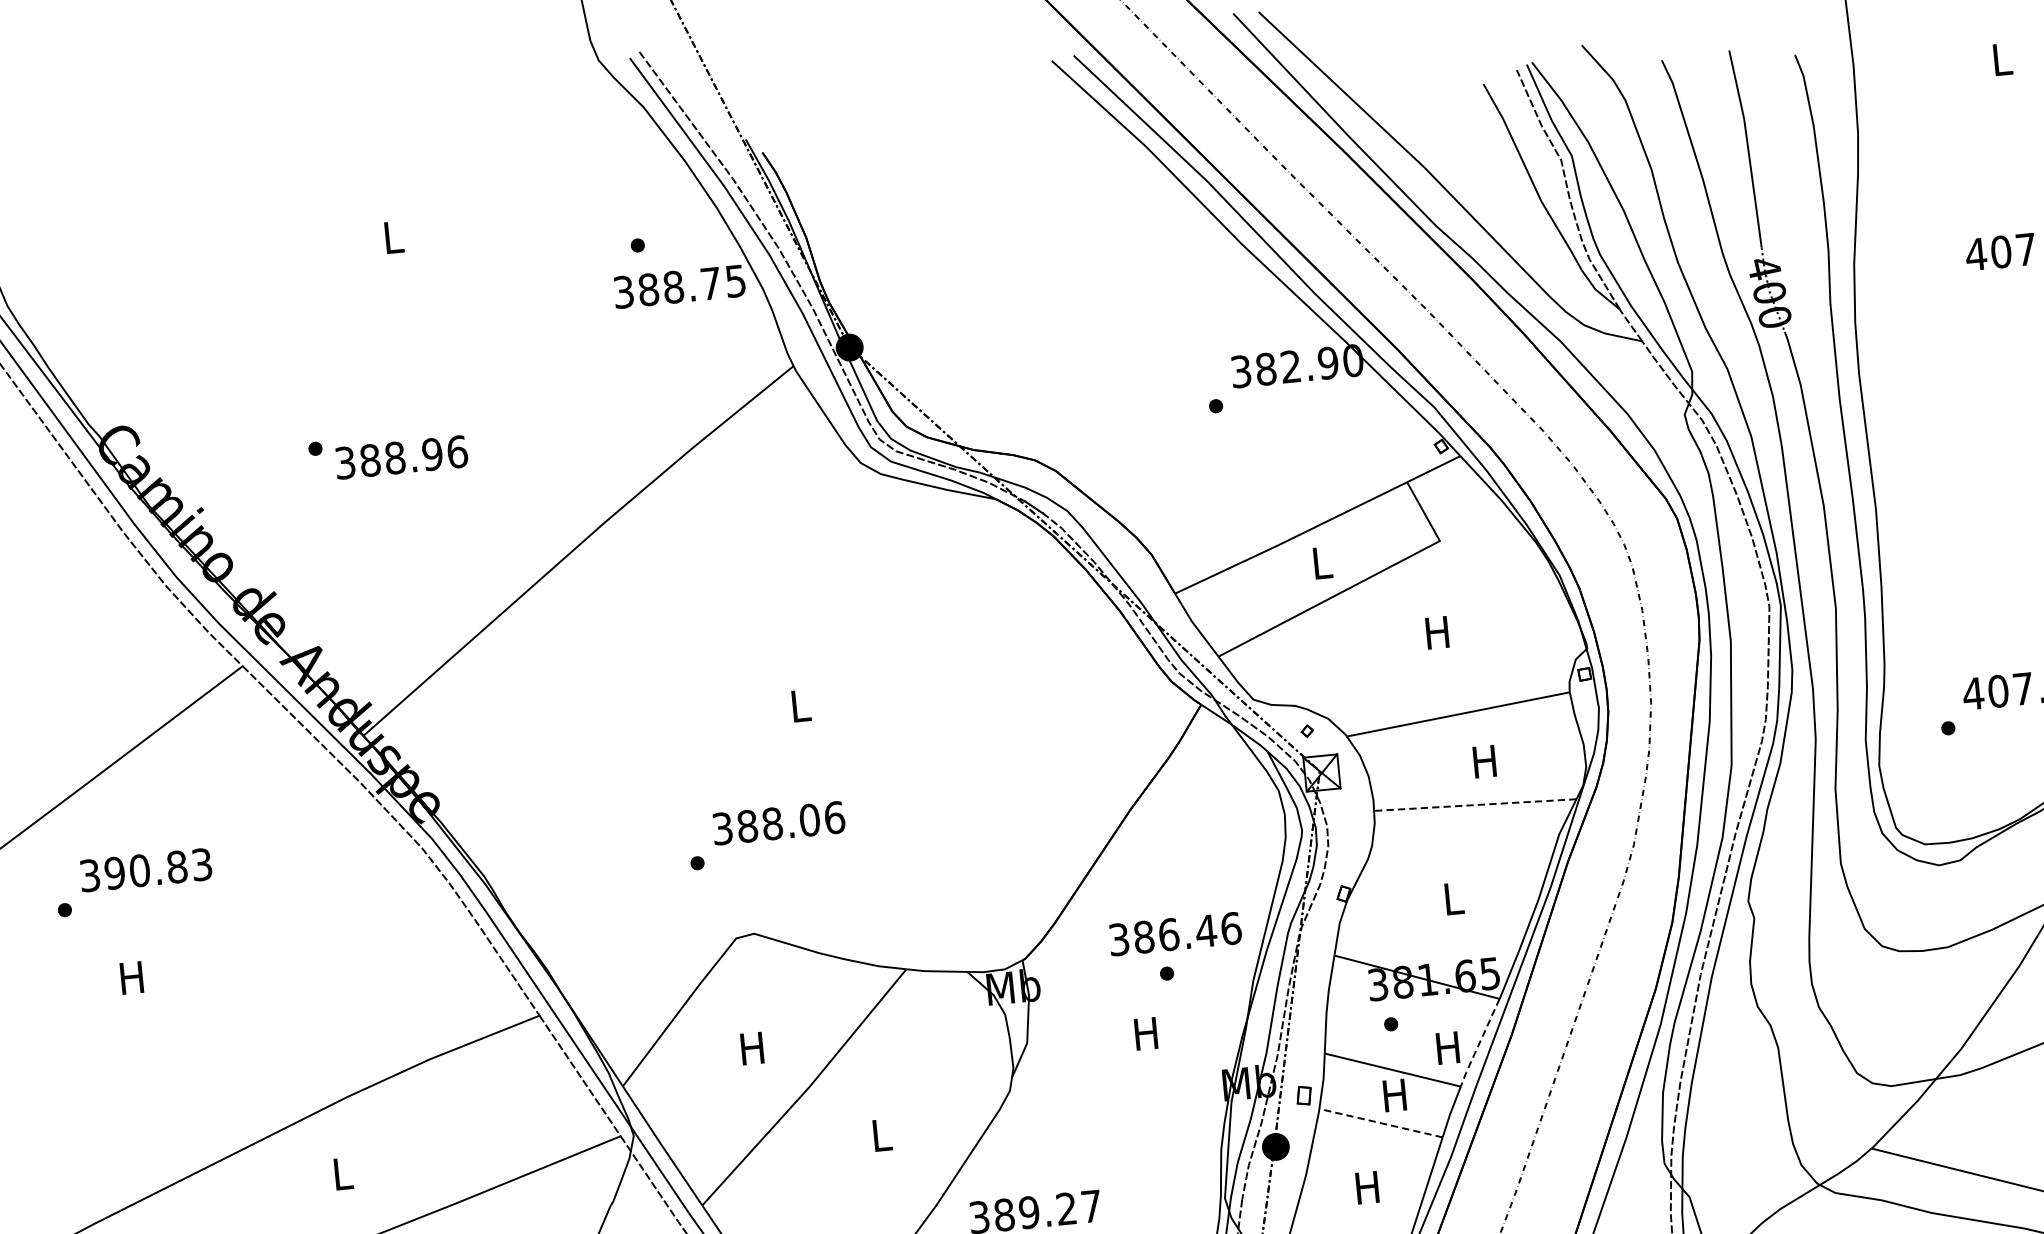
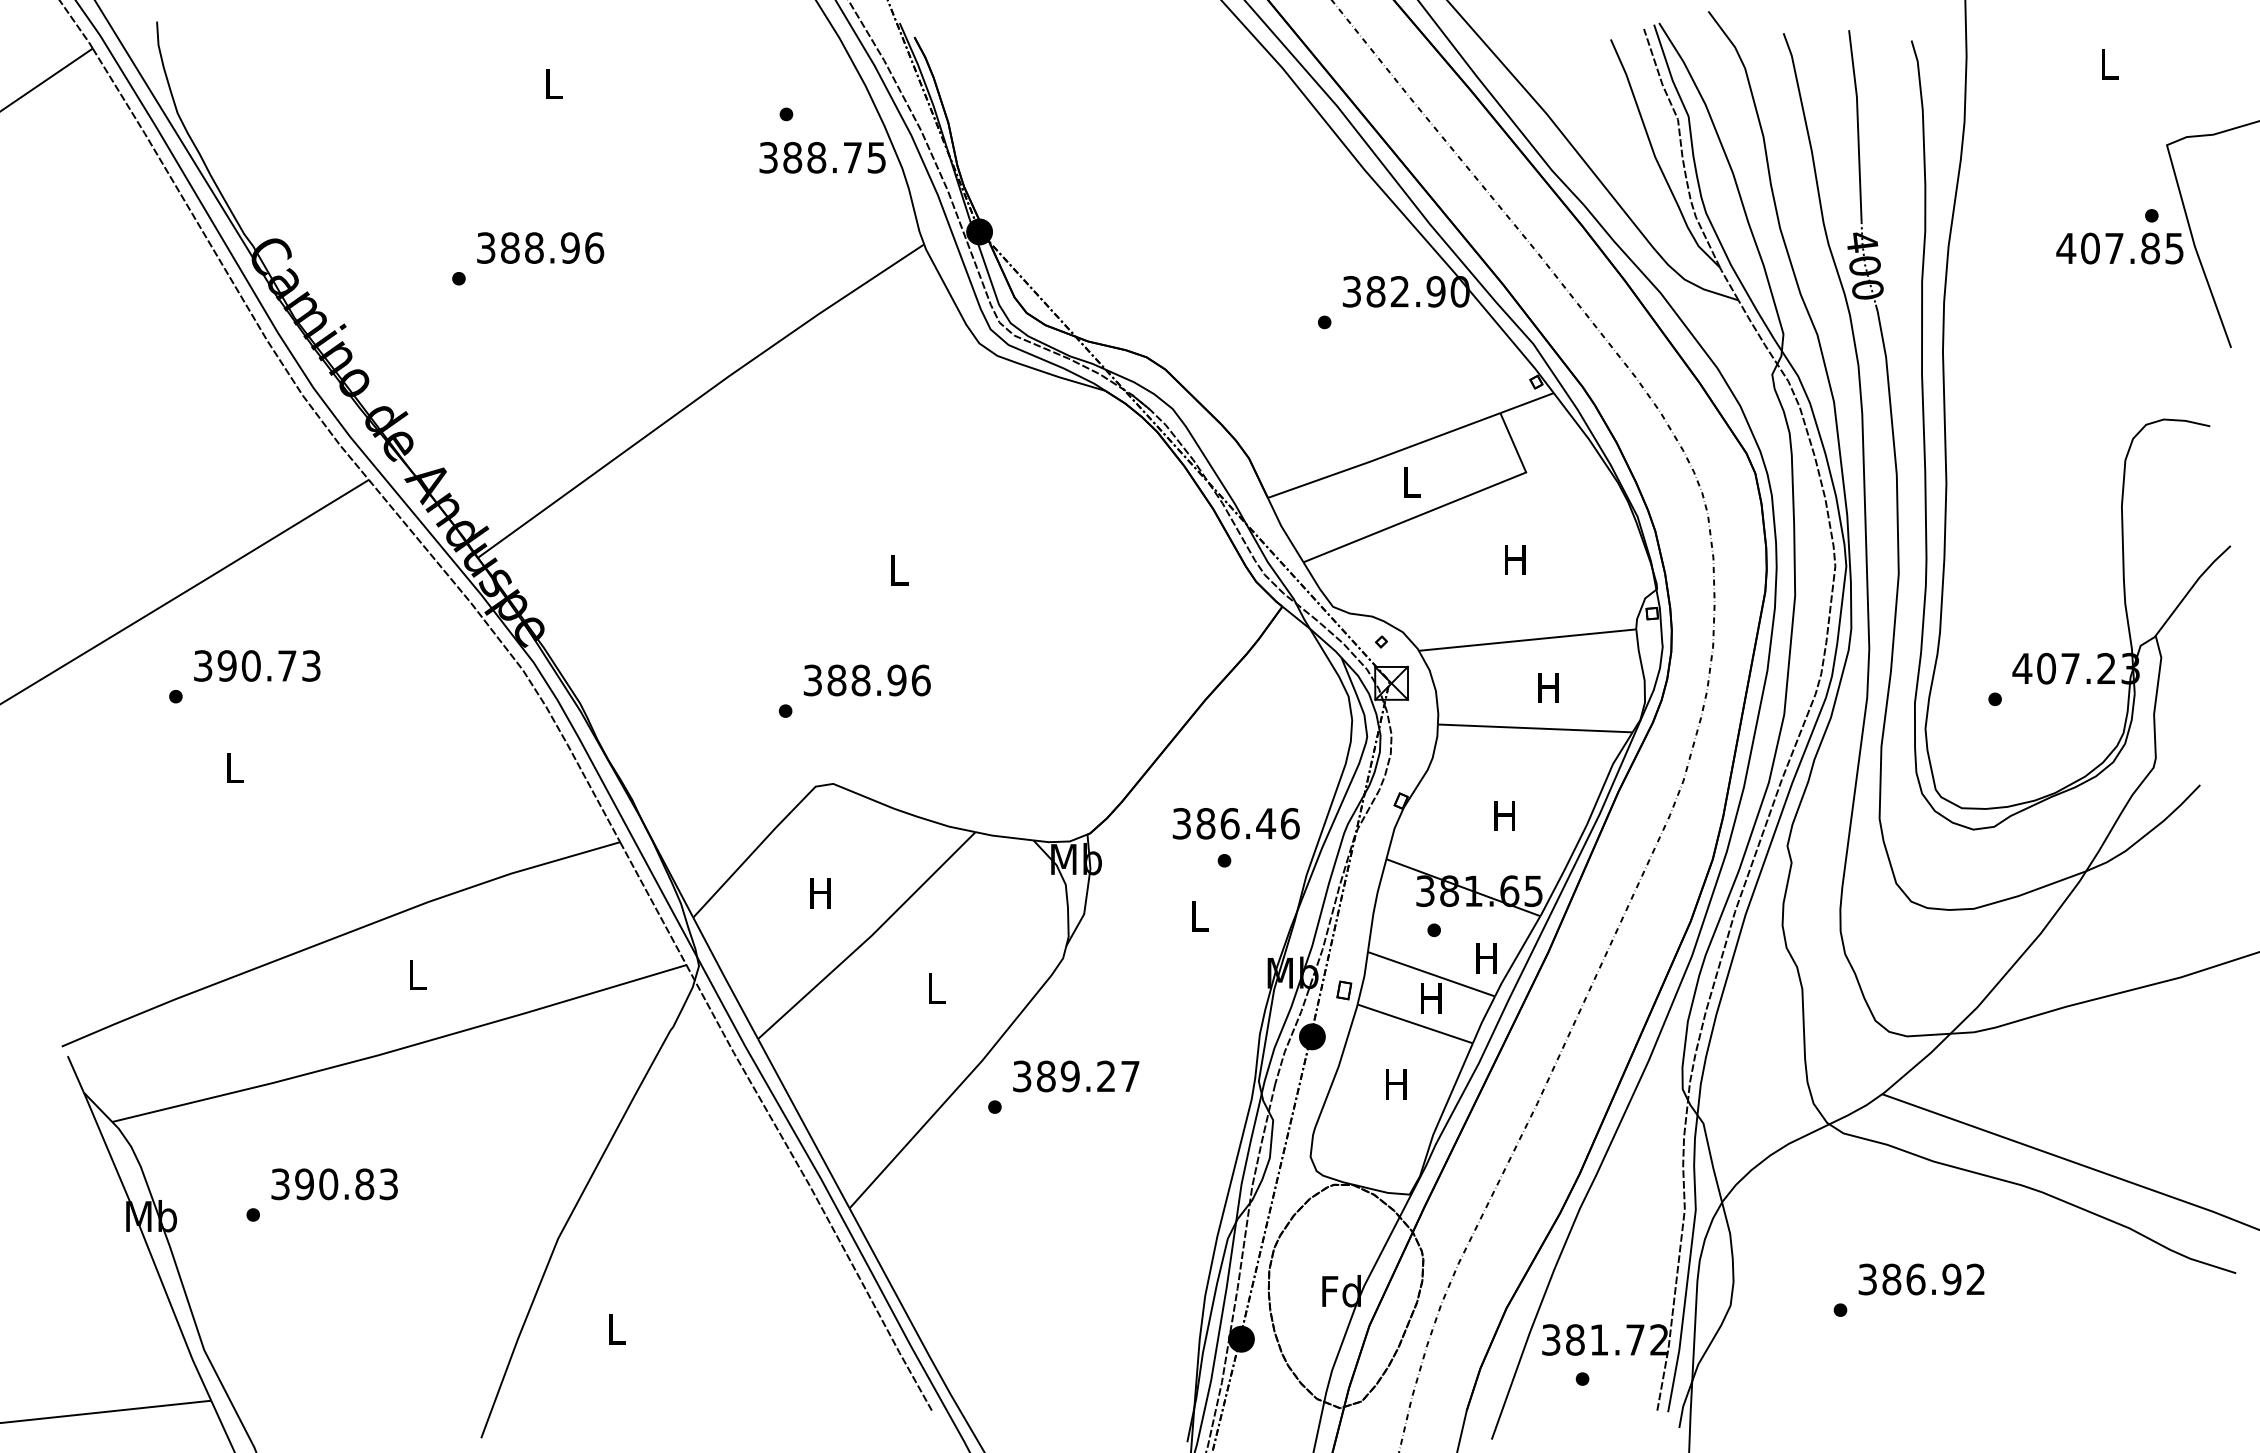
text: (401, 456) -> (540, 247), moved
line: (1474, 805) -> (1534, 728), dashed -> solid
text: (809, 820) -> (896, 680), 388.06 -> 388.96
text: (177, 866) -> (287, 665), 390.83 -> 390.73
text: (1452, 898) -> (1504, 815), L -> H
text: (131, 977) -> (233, 767), H -> L
text: (1145, 1033) -> (1198, 916), H -> L
line: (1479, 1043) -> (1516, 956), dashed -> solid
line: (1381, 1122) -> (1415, 1023), dashed -> solid

